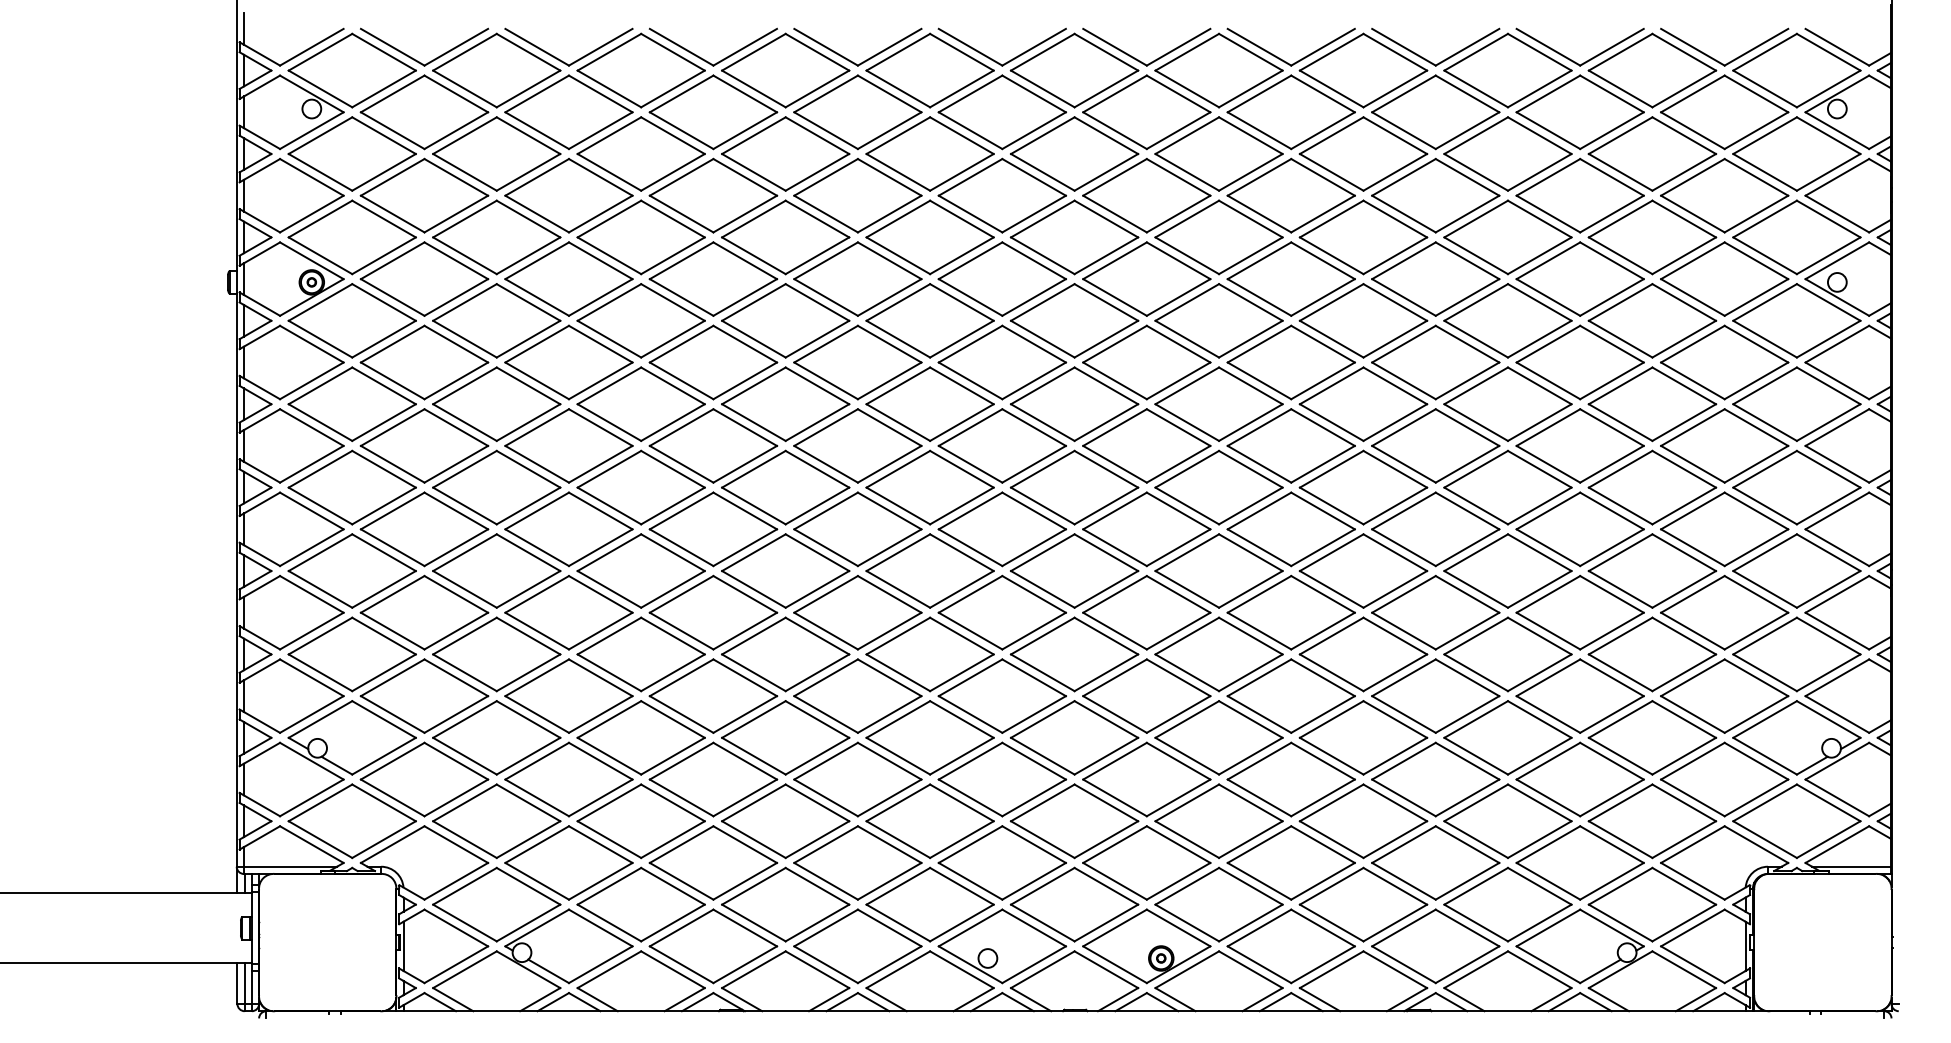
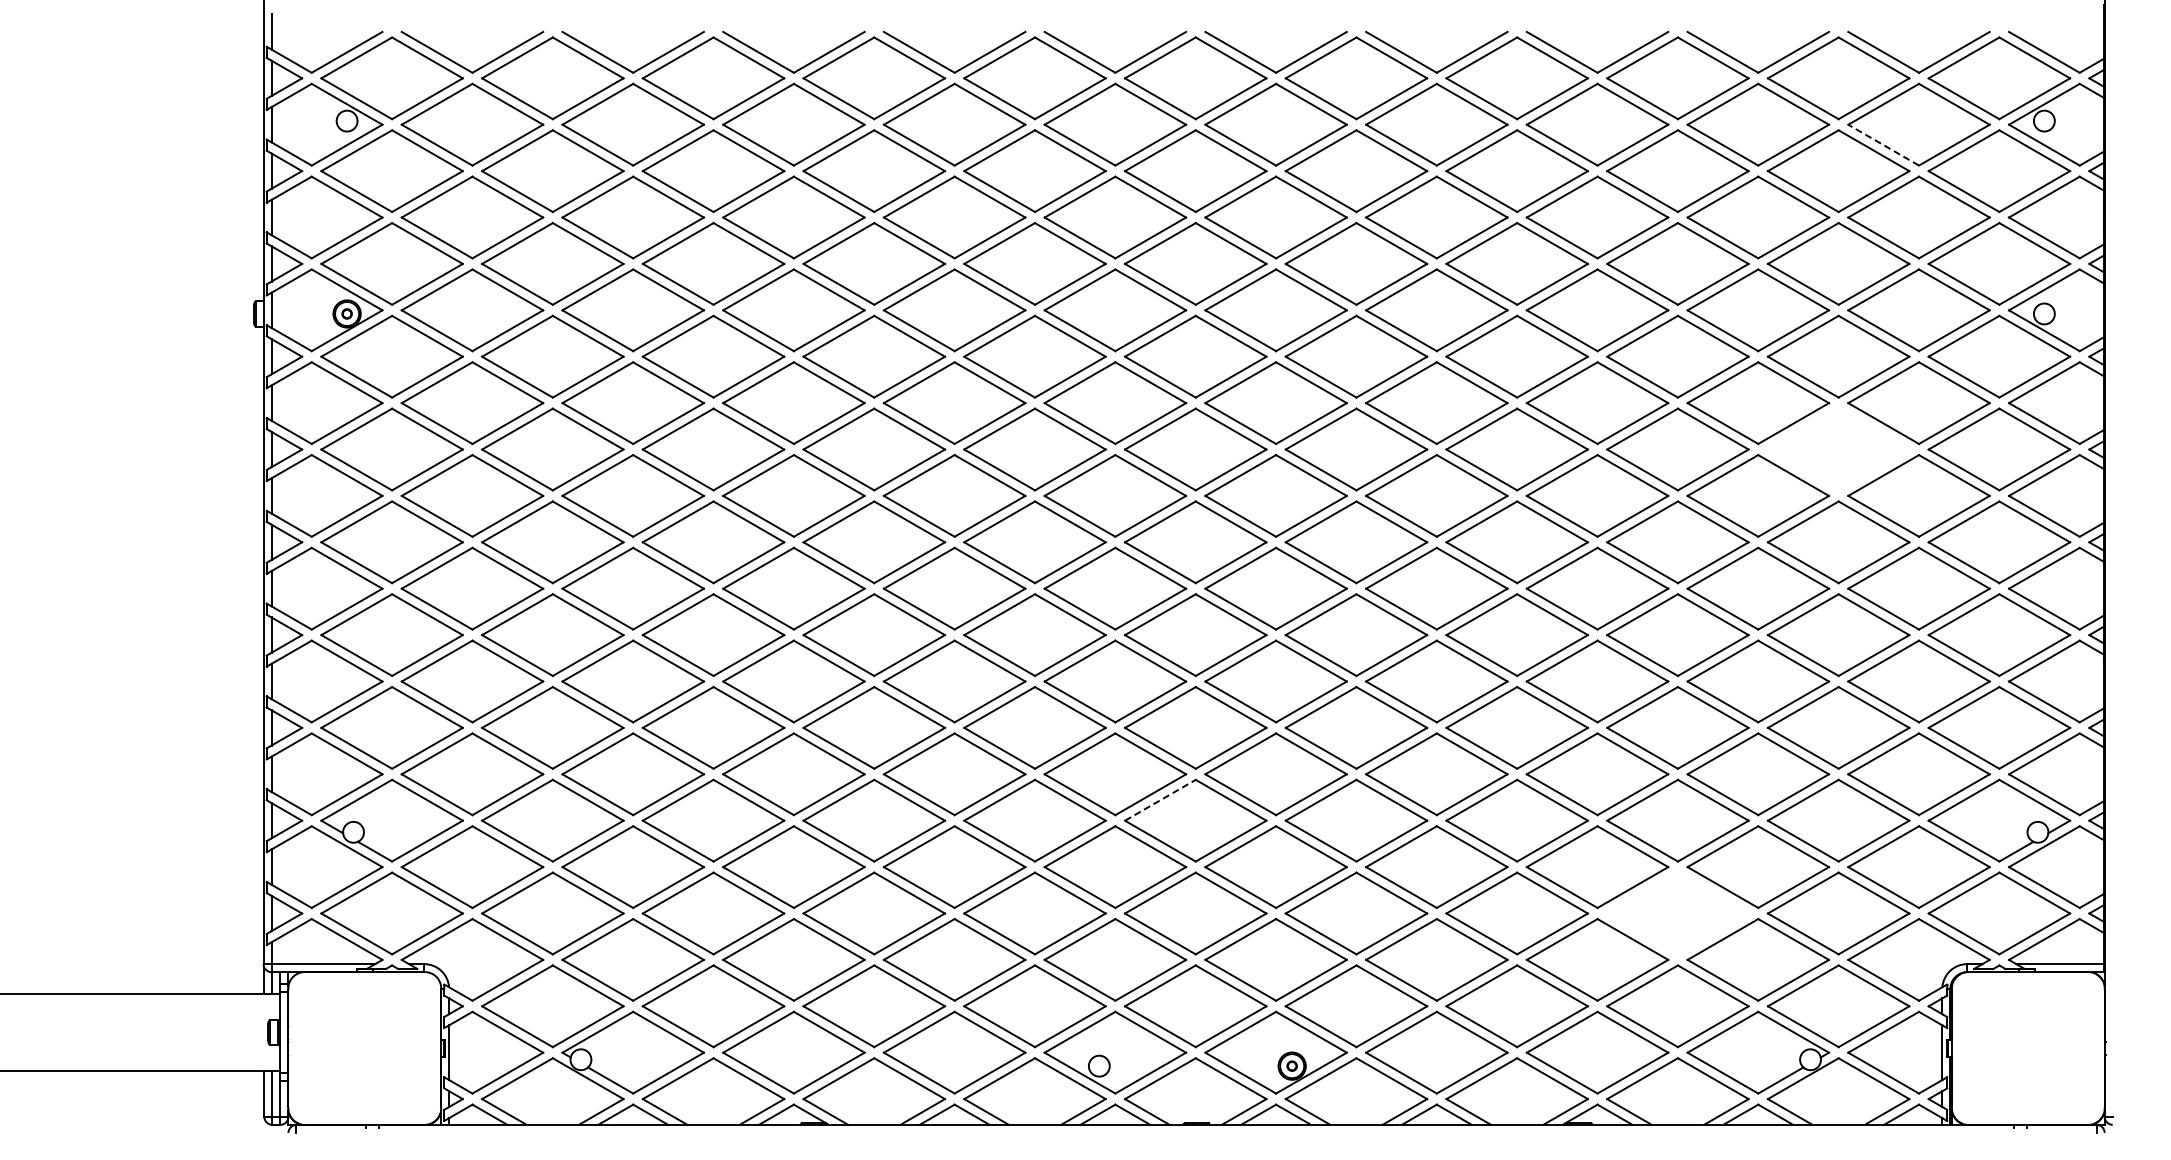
line: (1692, 130) -> (1883, 145), solid -> dashed
part: (1652, 404) -> (1838, 449), removed
line: (1042, 719) -> (1160, 800), solid -> dashed
part: (1507, 821) -> (1677, 913), removed

